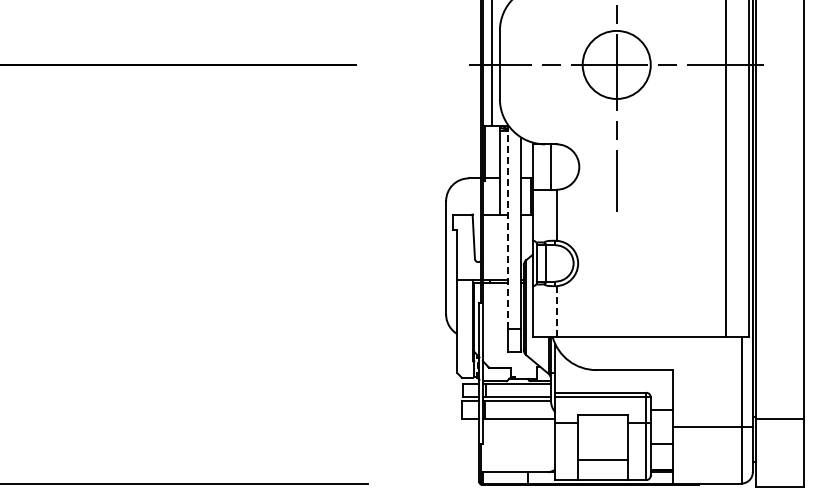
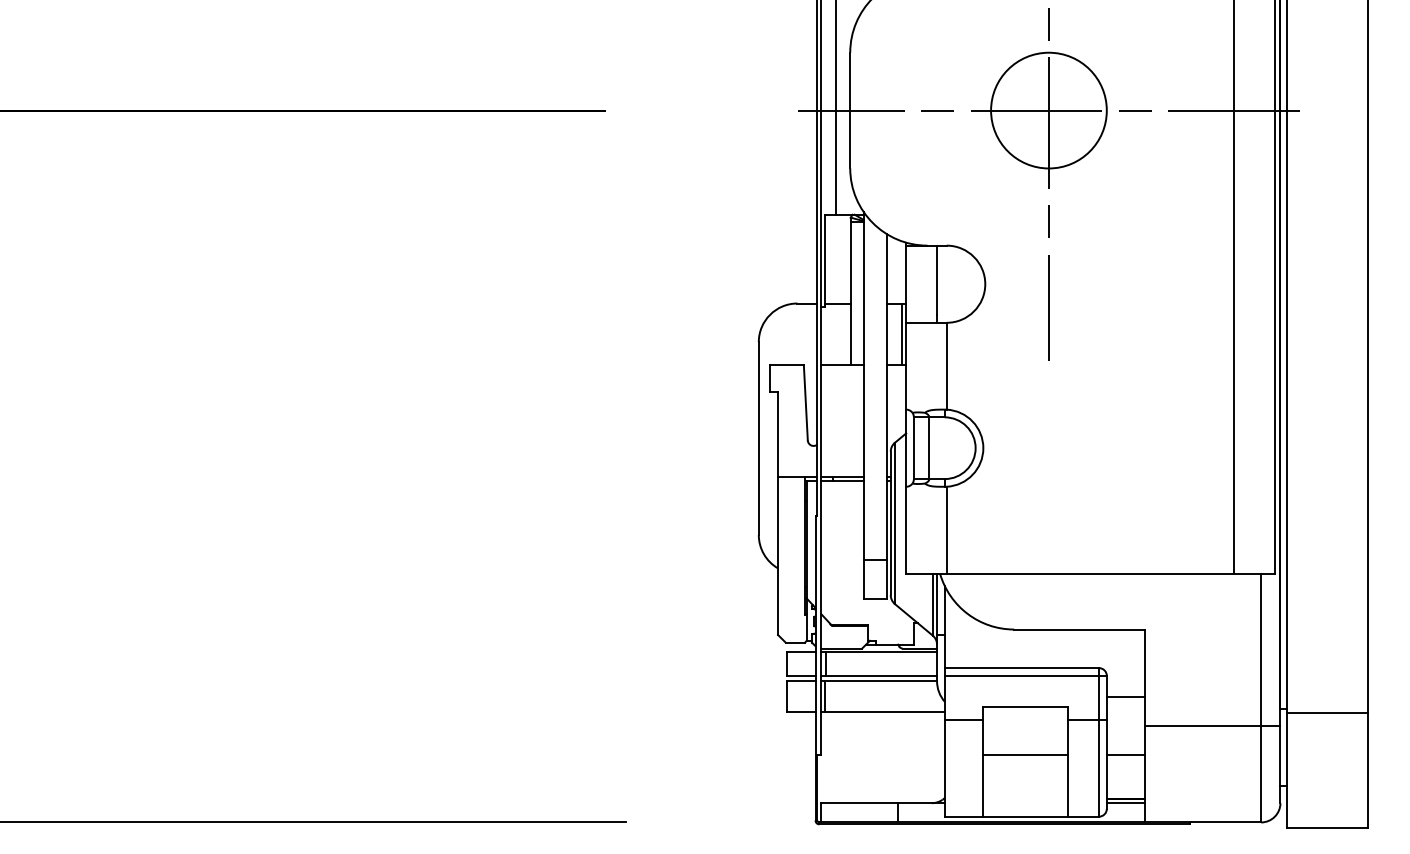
line: (507, 226) -> (863, 385), dashed -> solid
line: (556, 311) -> (946, 529), dashed -> solid
line: (603, 459) -> (1026, 754), moved

